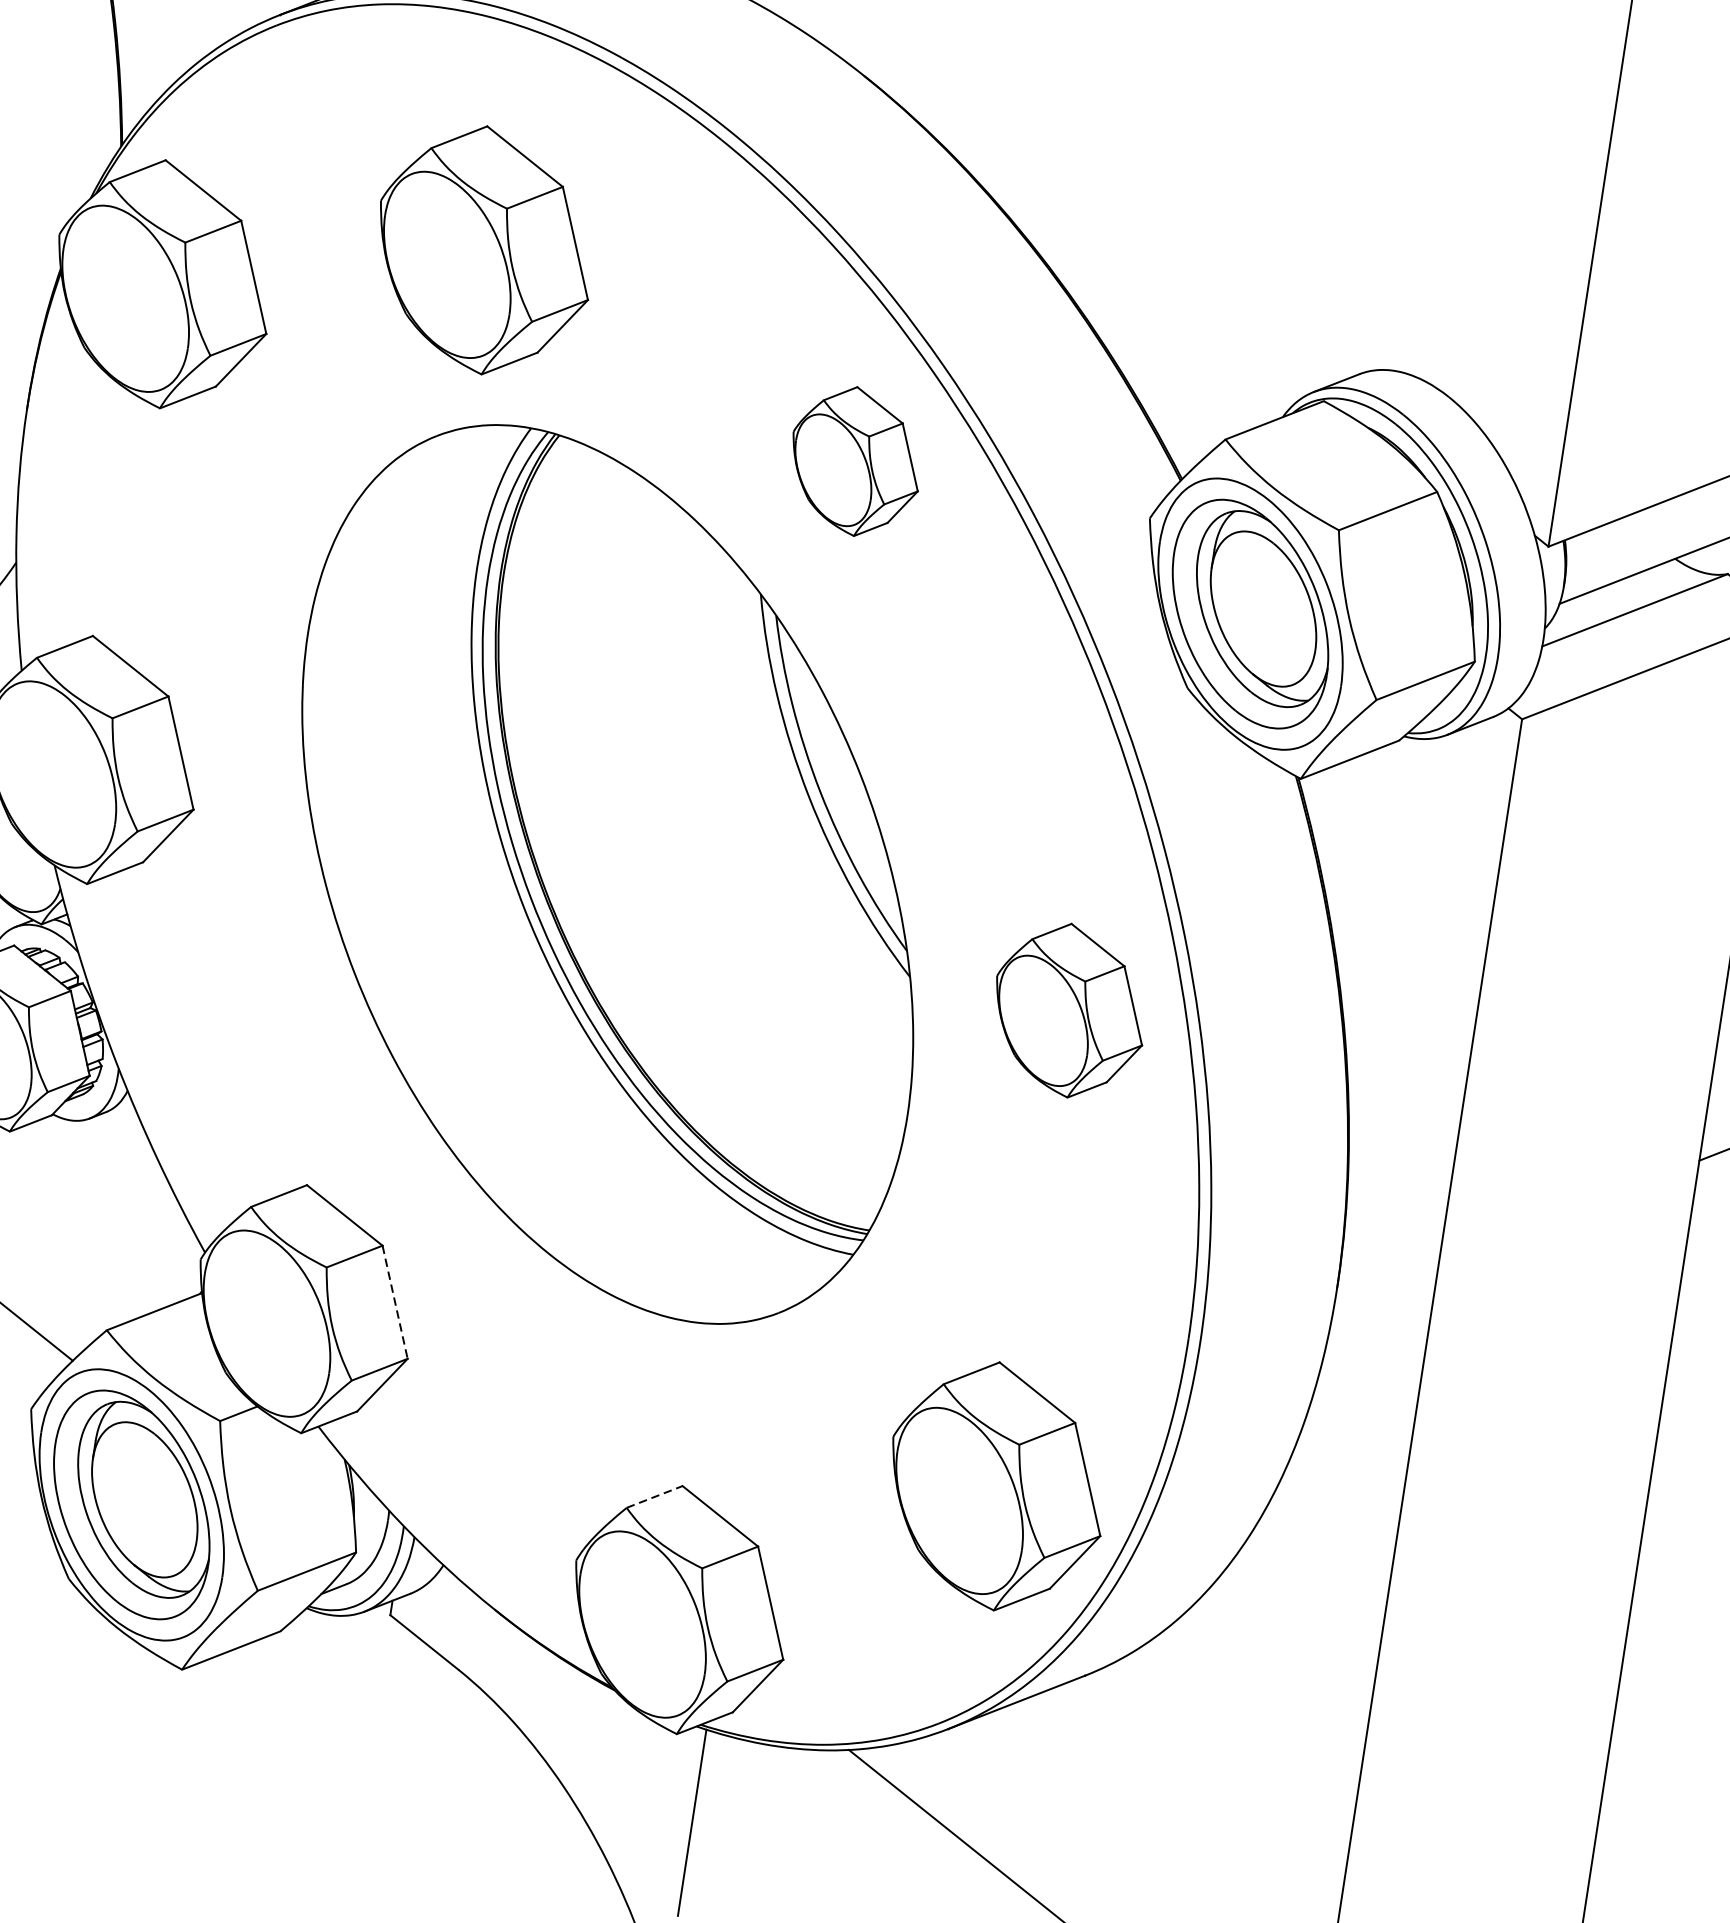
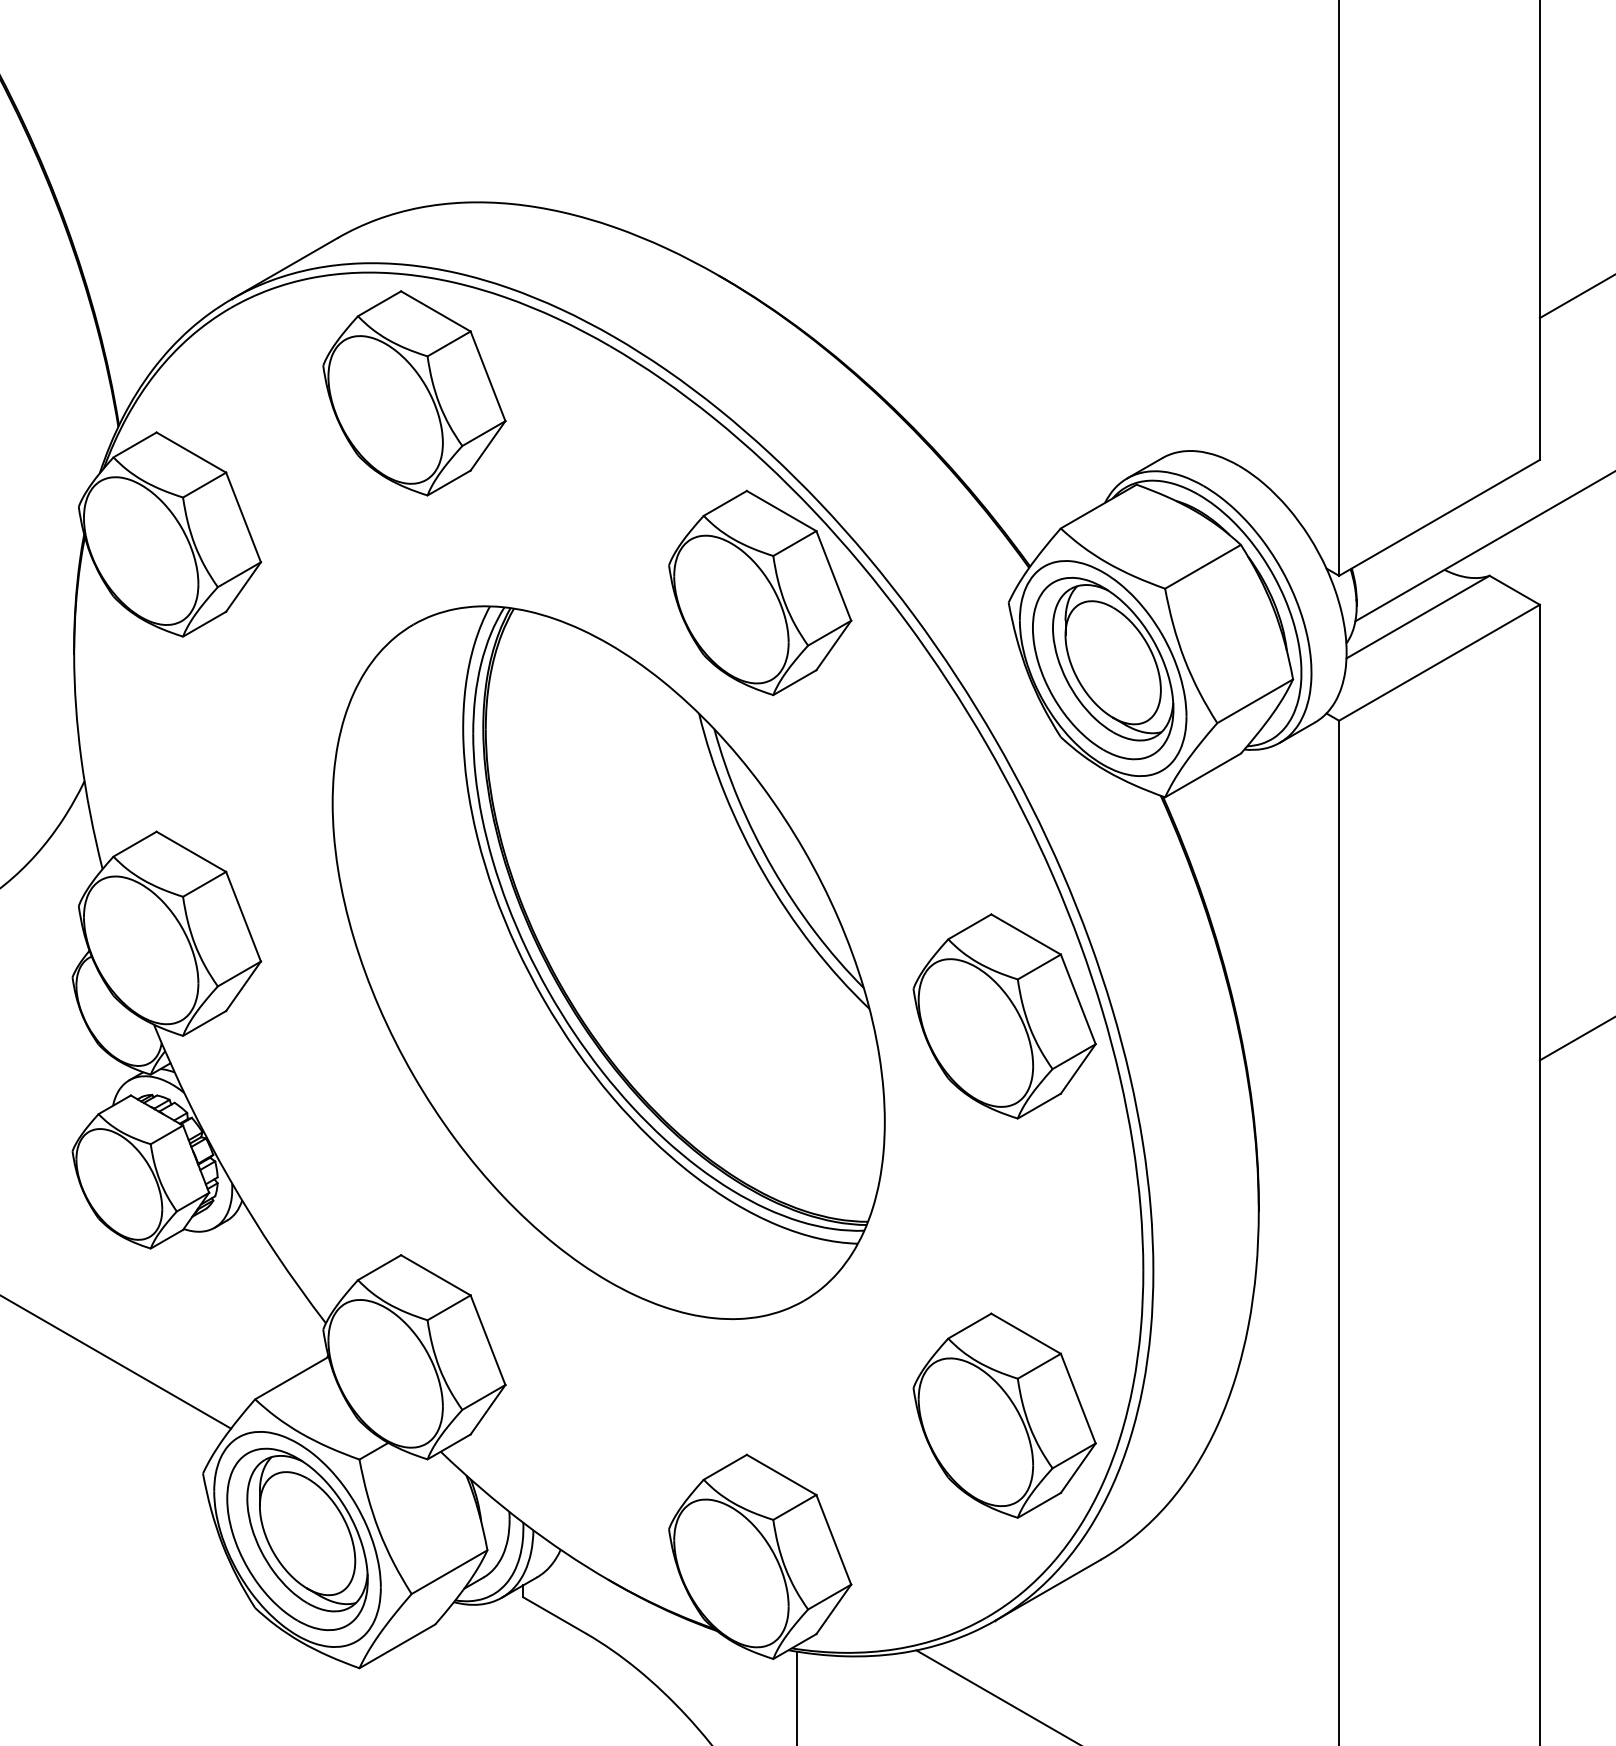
part: (484, 250) -> (414, 393), moved
part: (856, 461) -> (760, 592), size x1.67
part: (1069, 1010) -> (1004, 1016), size x1.43
line: (395, 1302) -> (488, 1340), dashed -> solid
line: (654, 1497) -> (725, 1467), dashed -> solid

